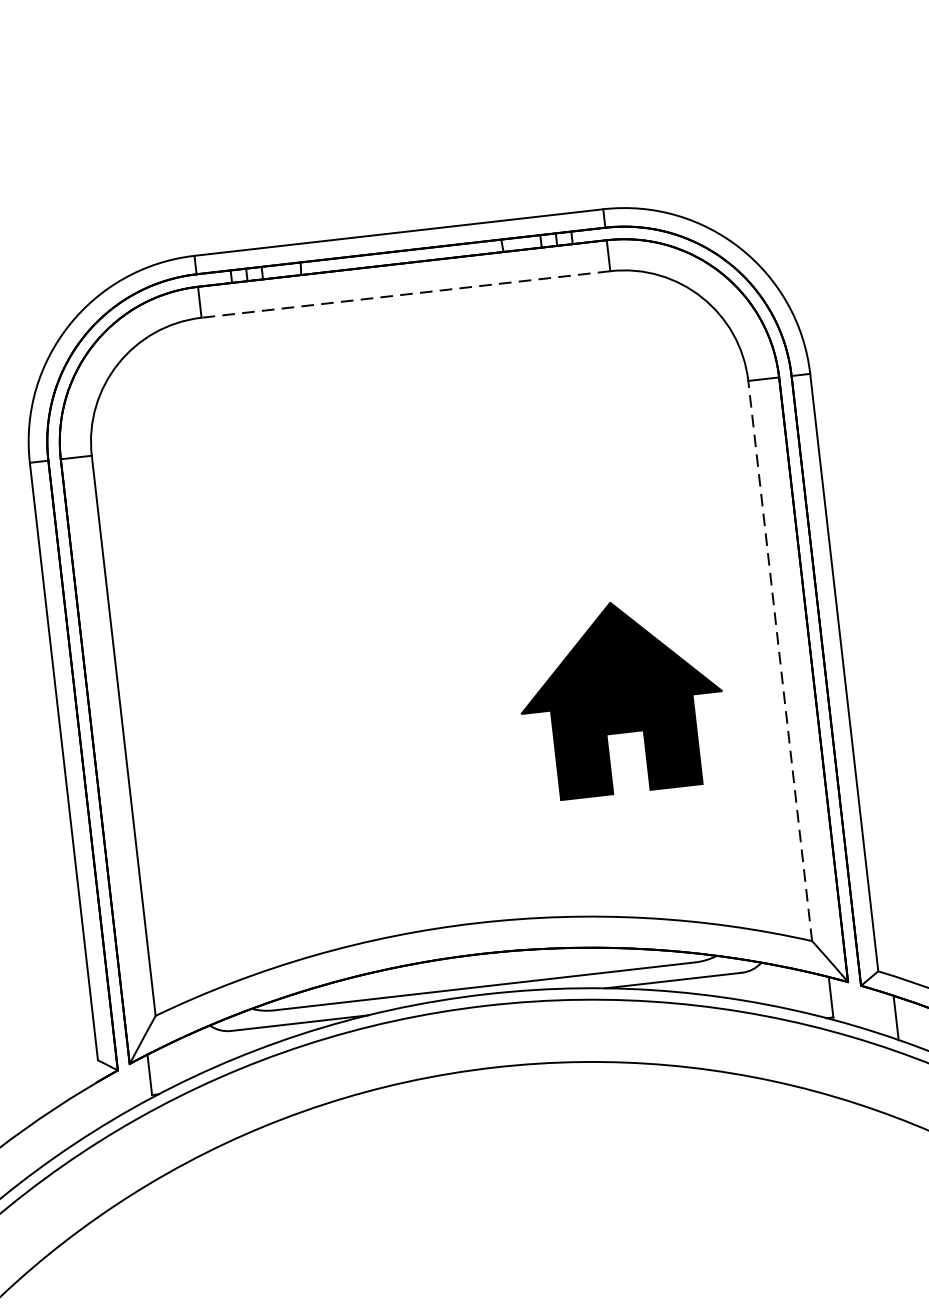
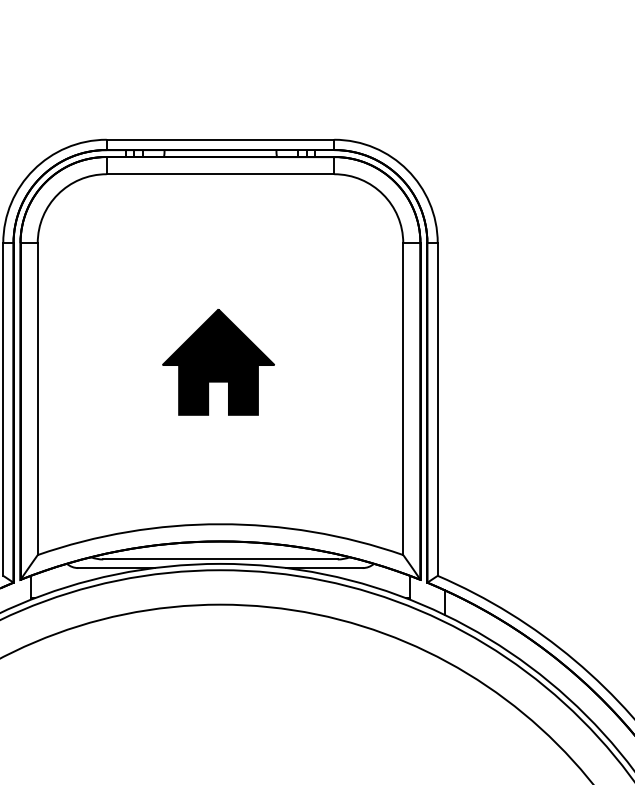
line: (405, 294) -> (220, 174), dashed -> solid
line: (780, 661) -> (403, 399), dashed -> solid
part: (621, 697) -> (218, 362), moved

